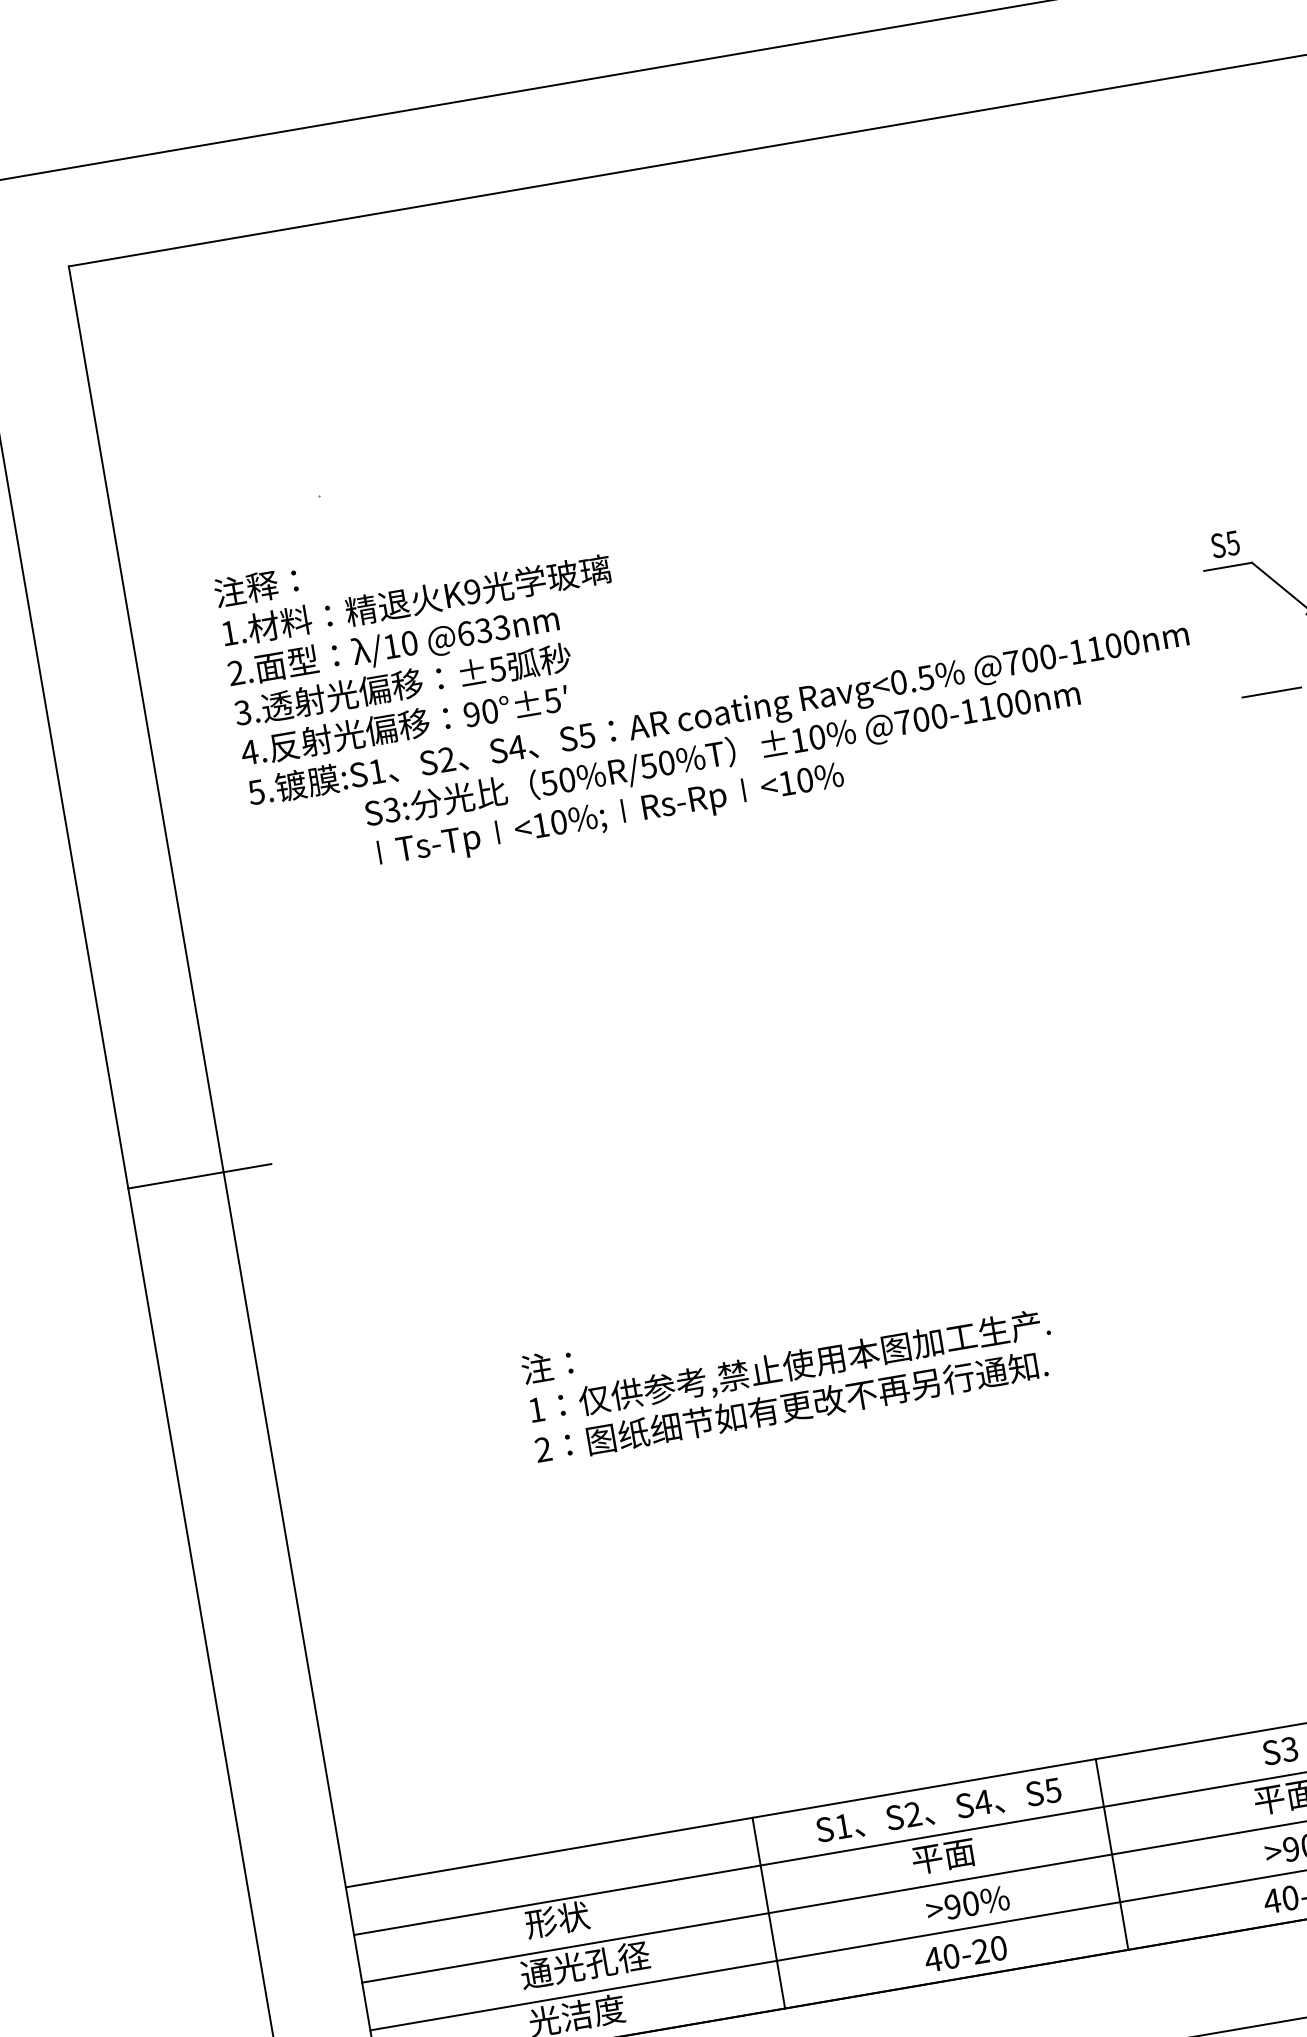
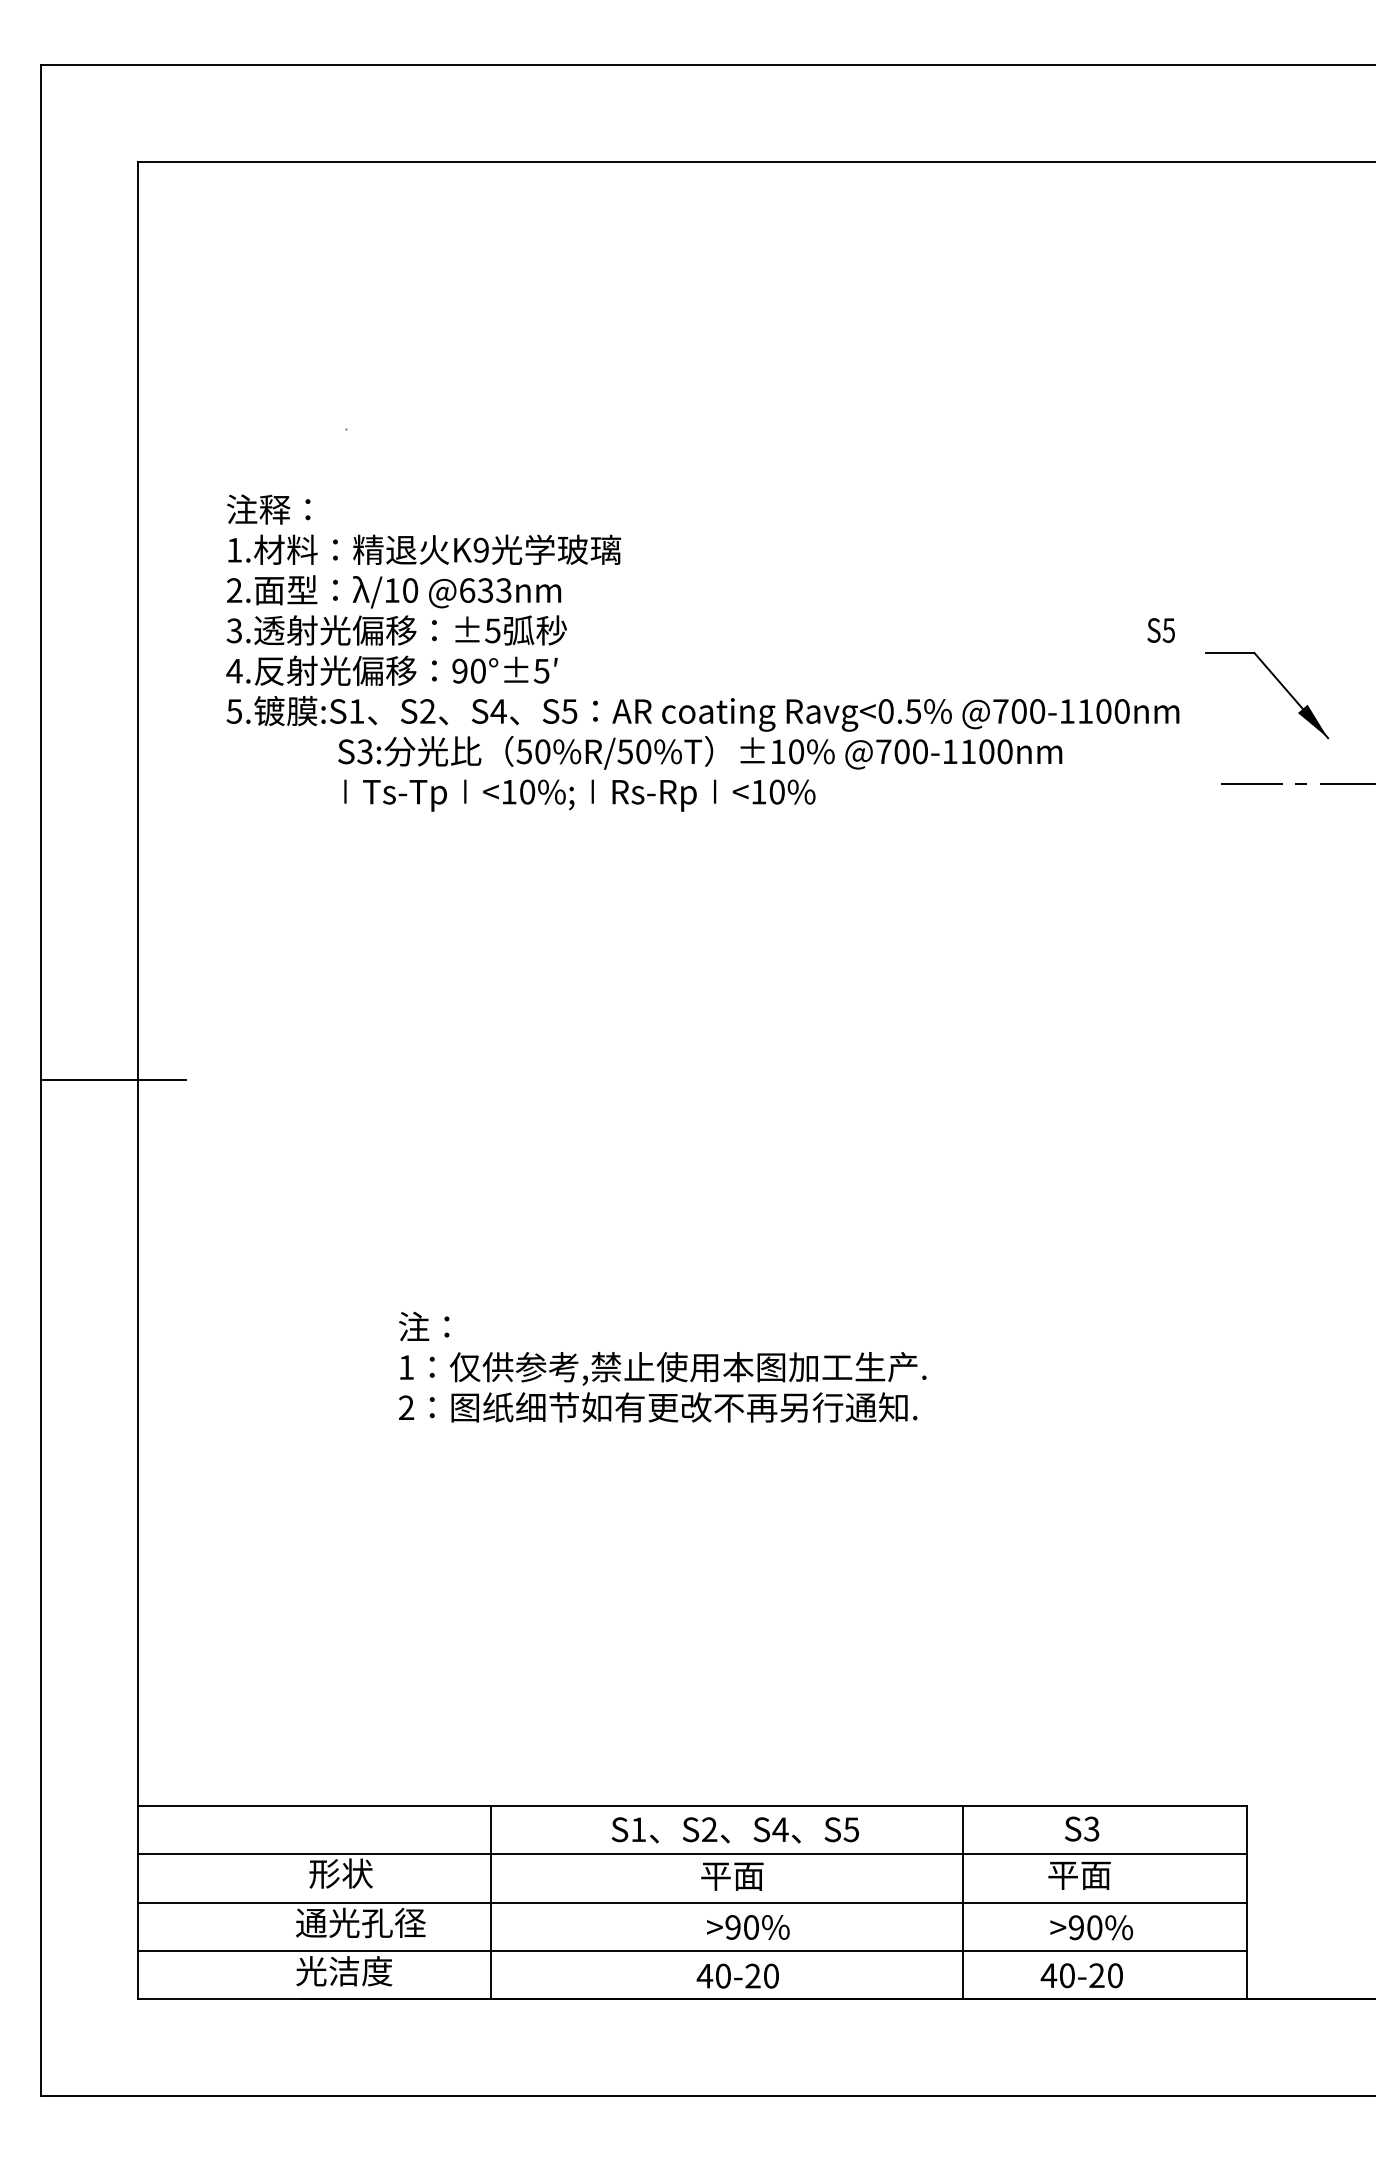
text: (1224, 544) -> (1160, 630), moved
line: (1111, 1854) -> (962, 1902), moved
line: (768, 1912) -> (490, 1902), moved

